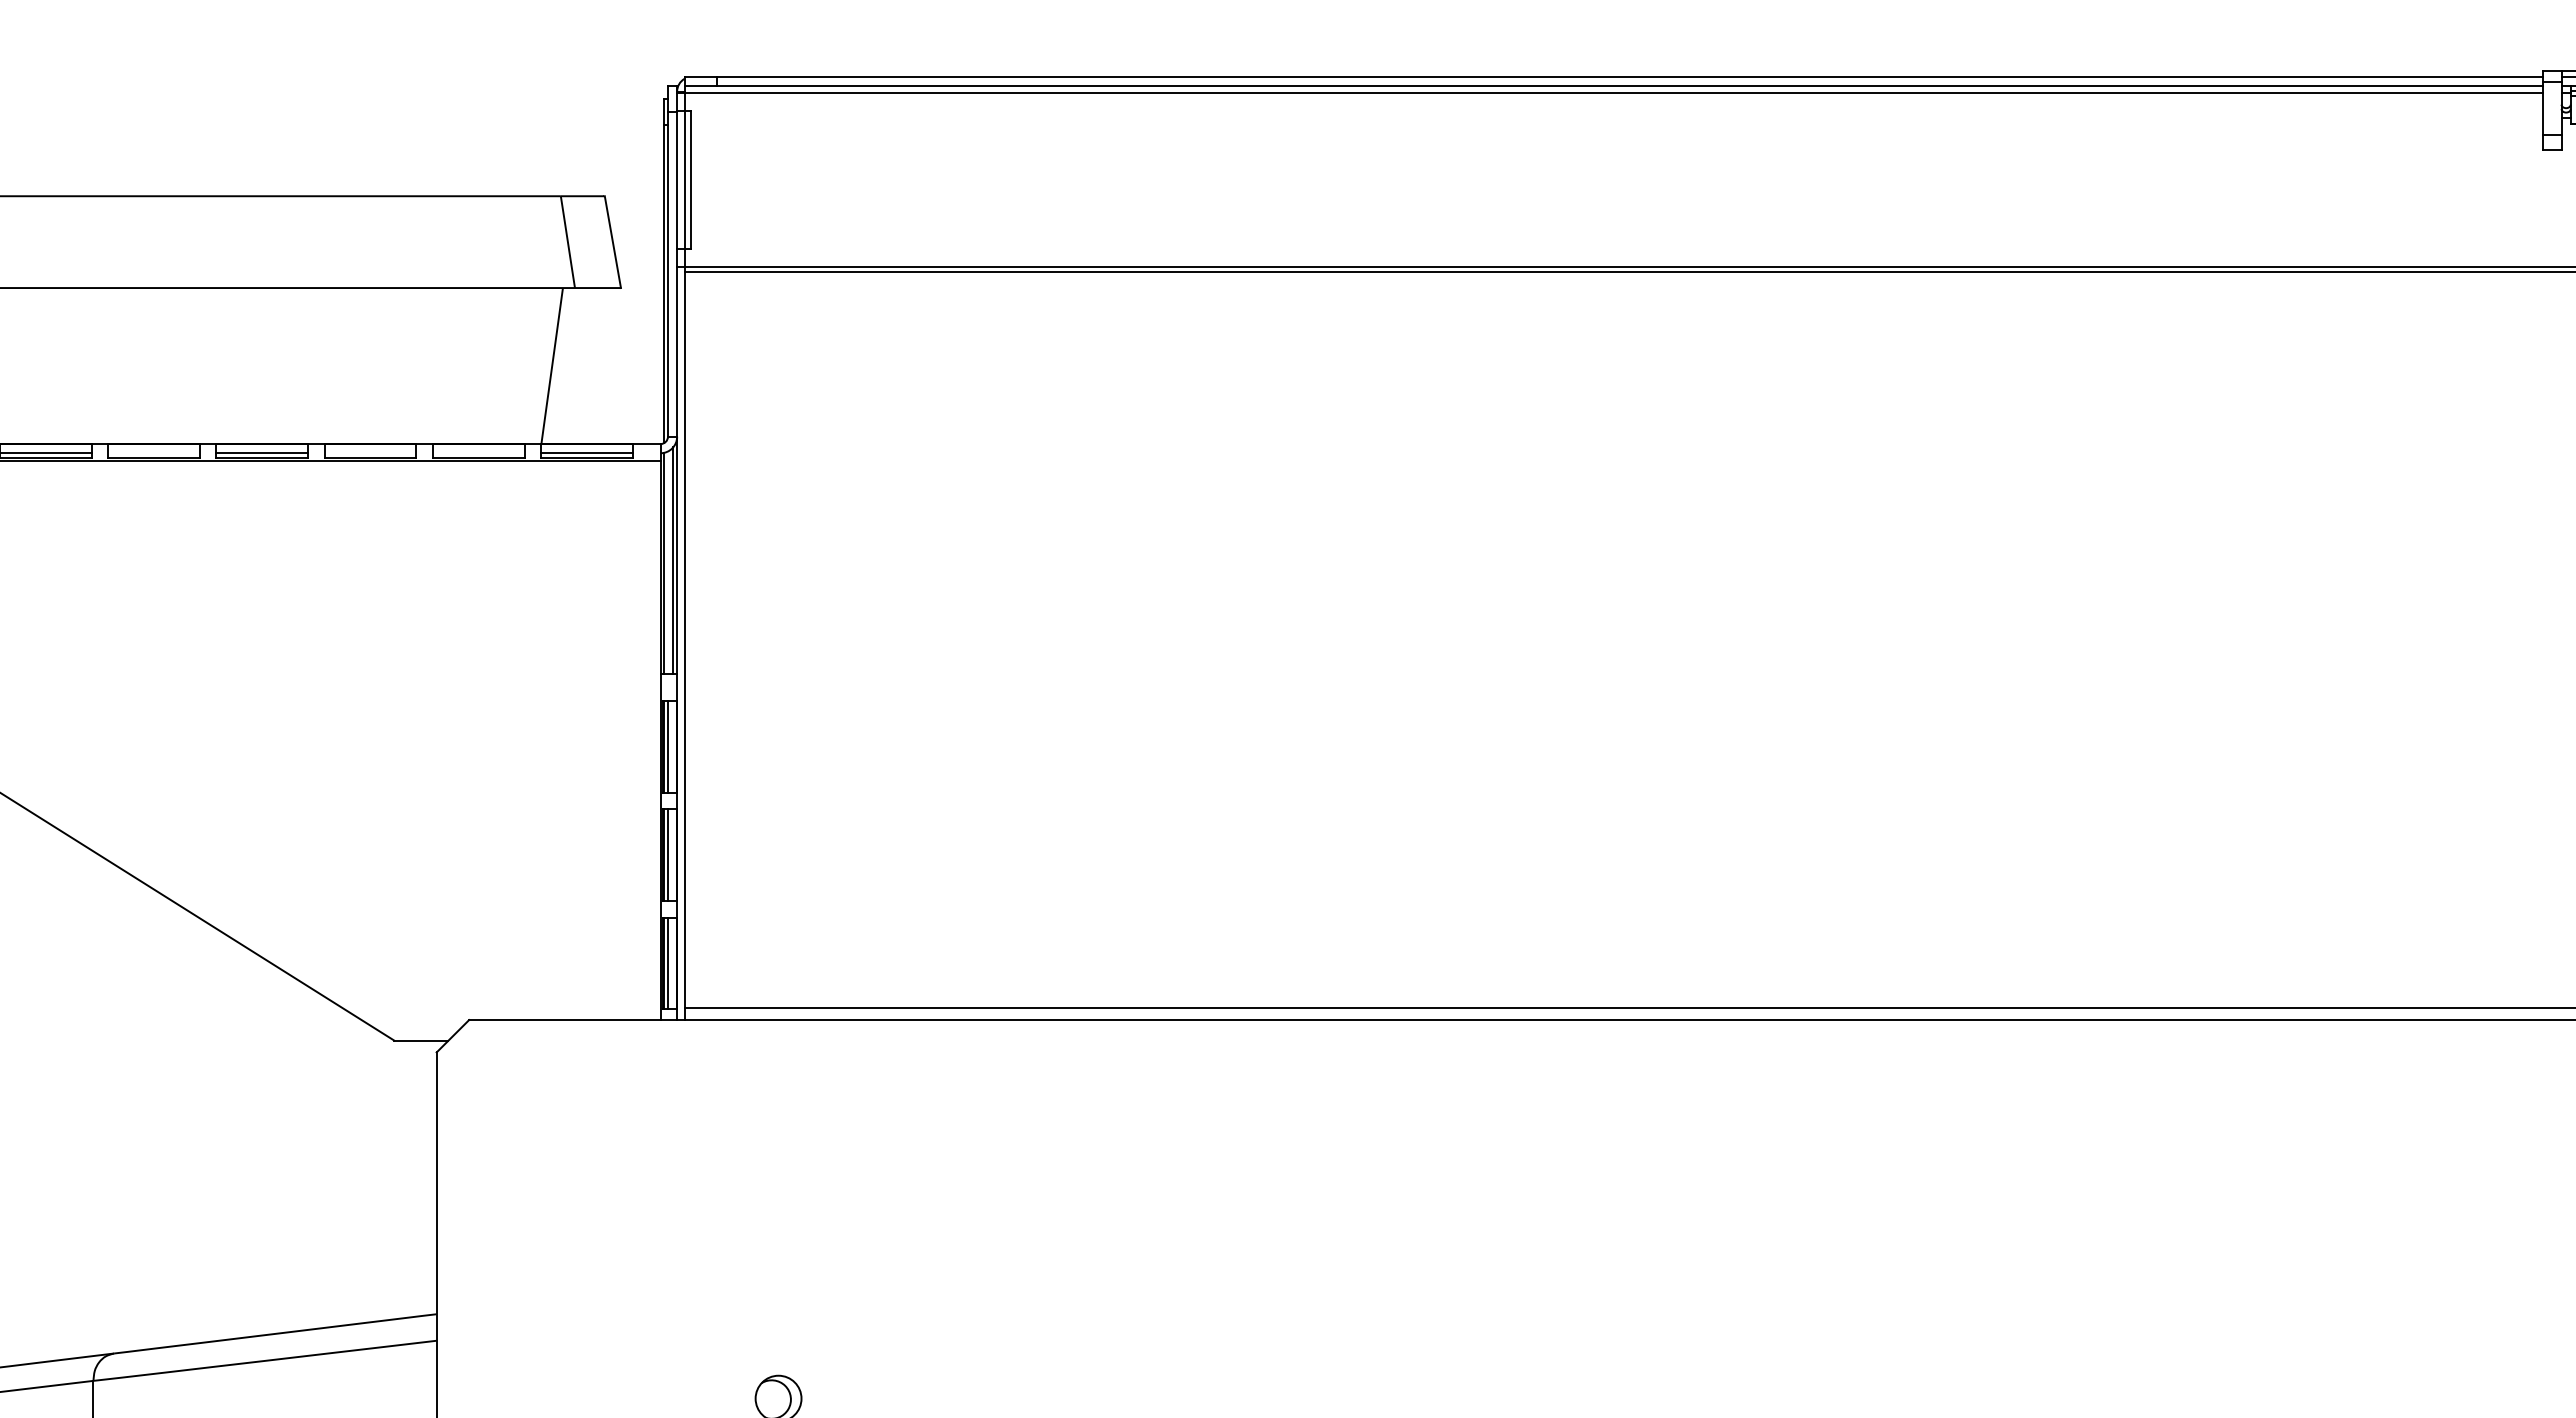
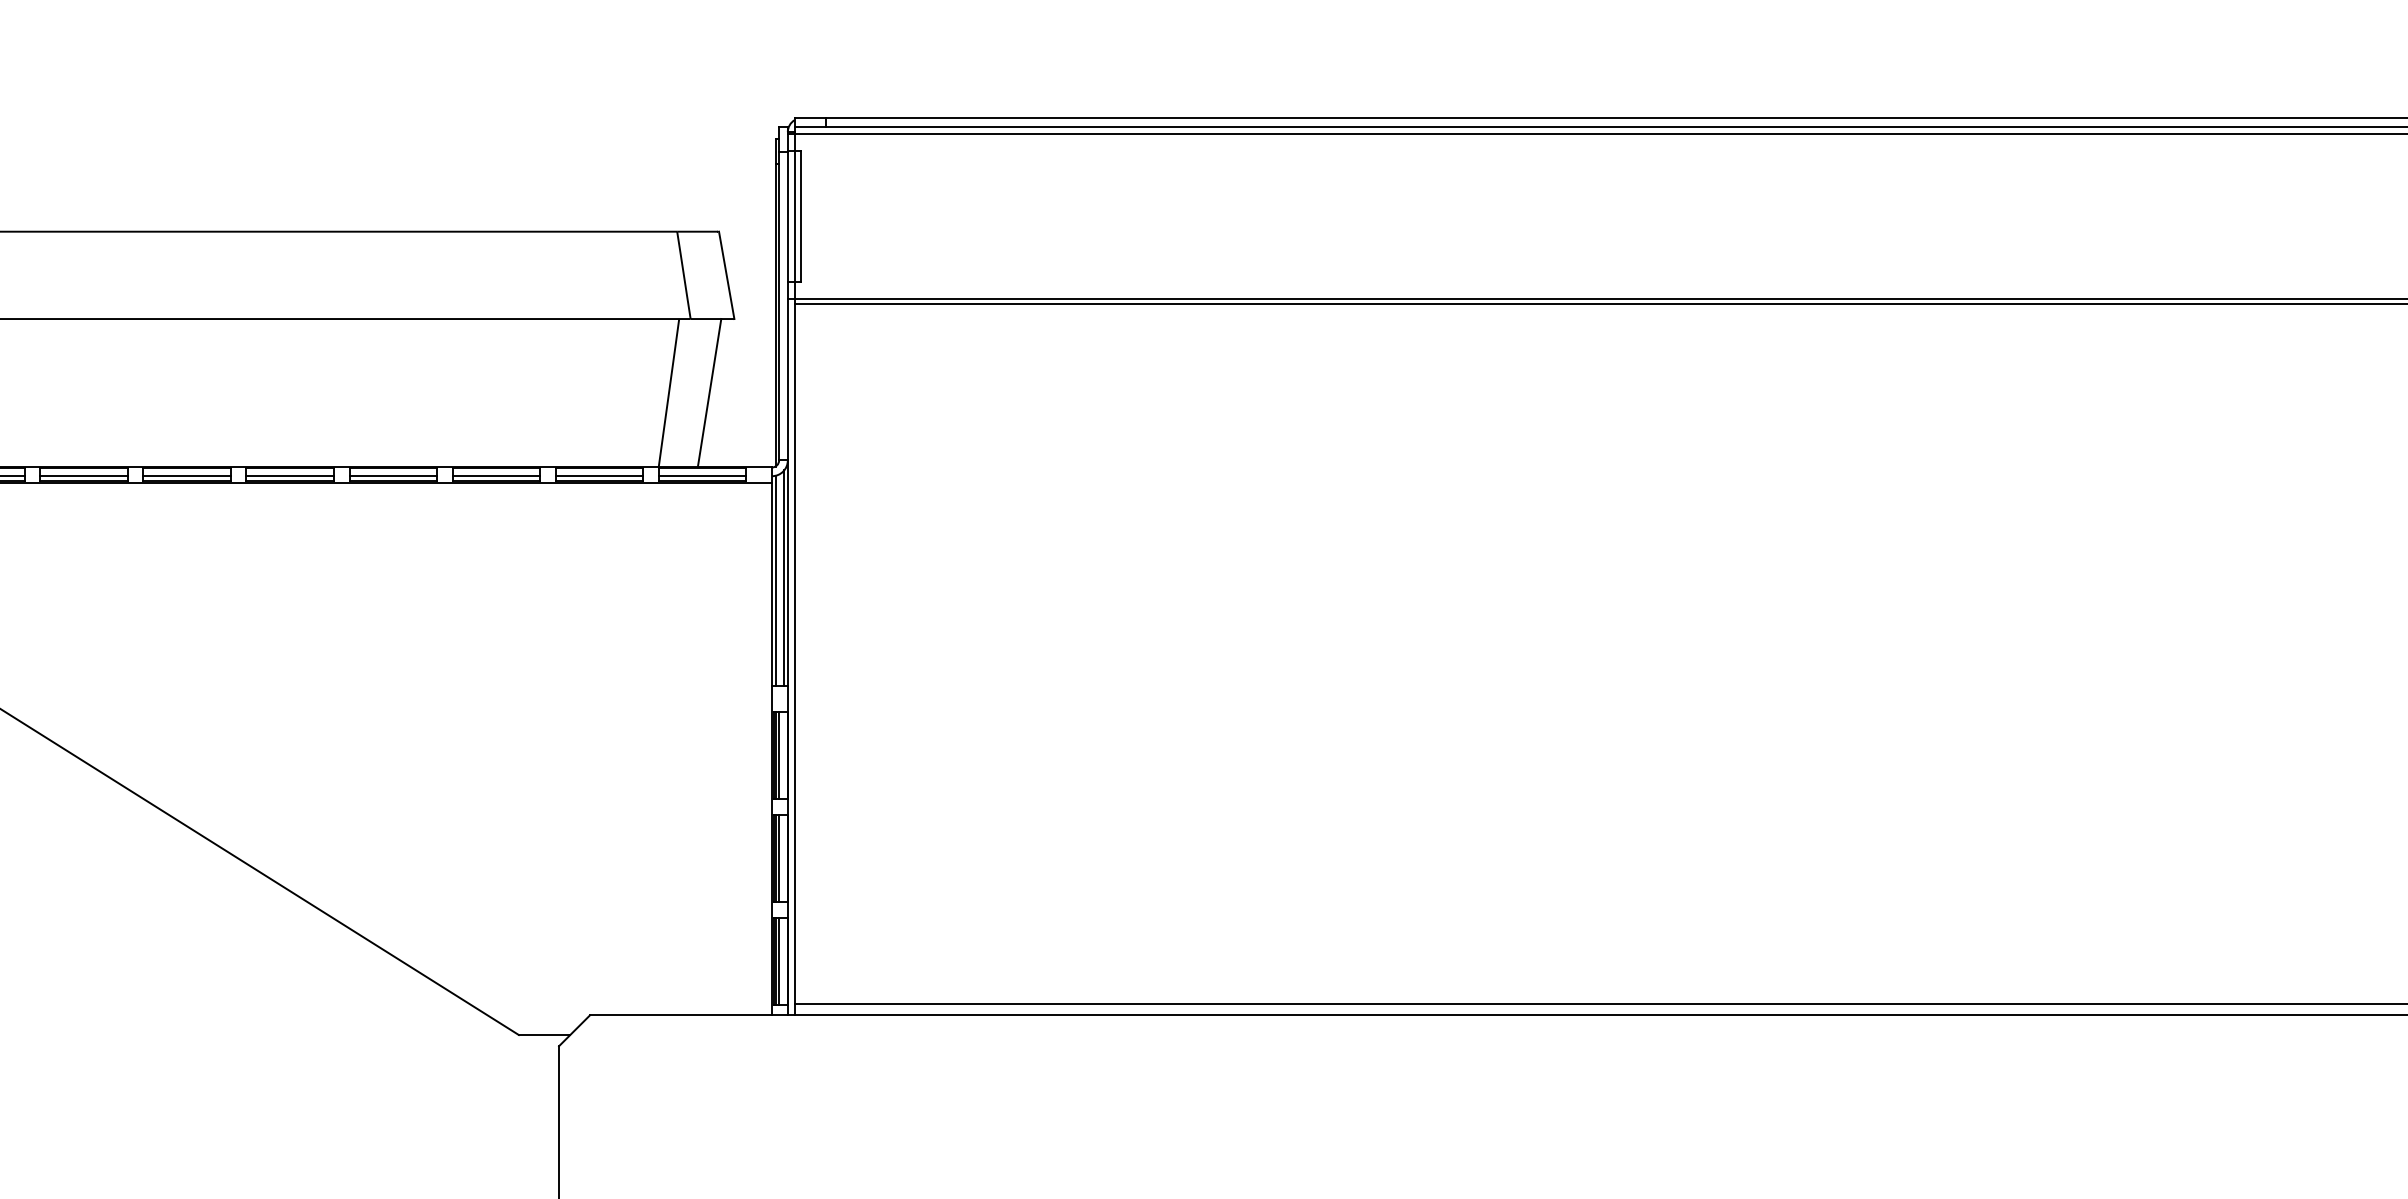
line: (594, 366) -> (709, 393), added
line: (153, 453) -> (289, 476), added
line: (370, 453) -> (496, 476), added
line: (478, 453) -> (598, 476), added

